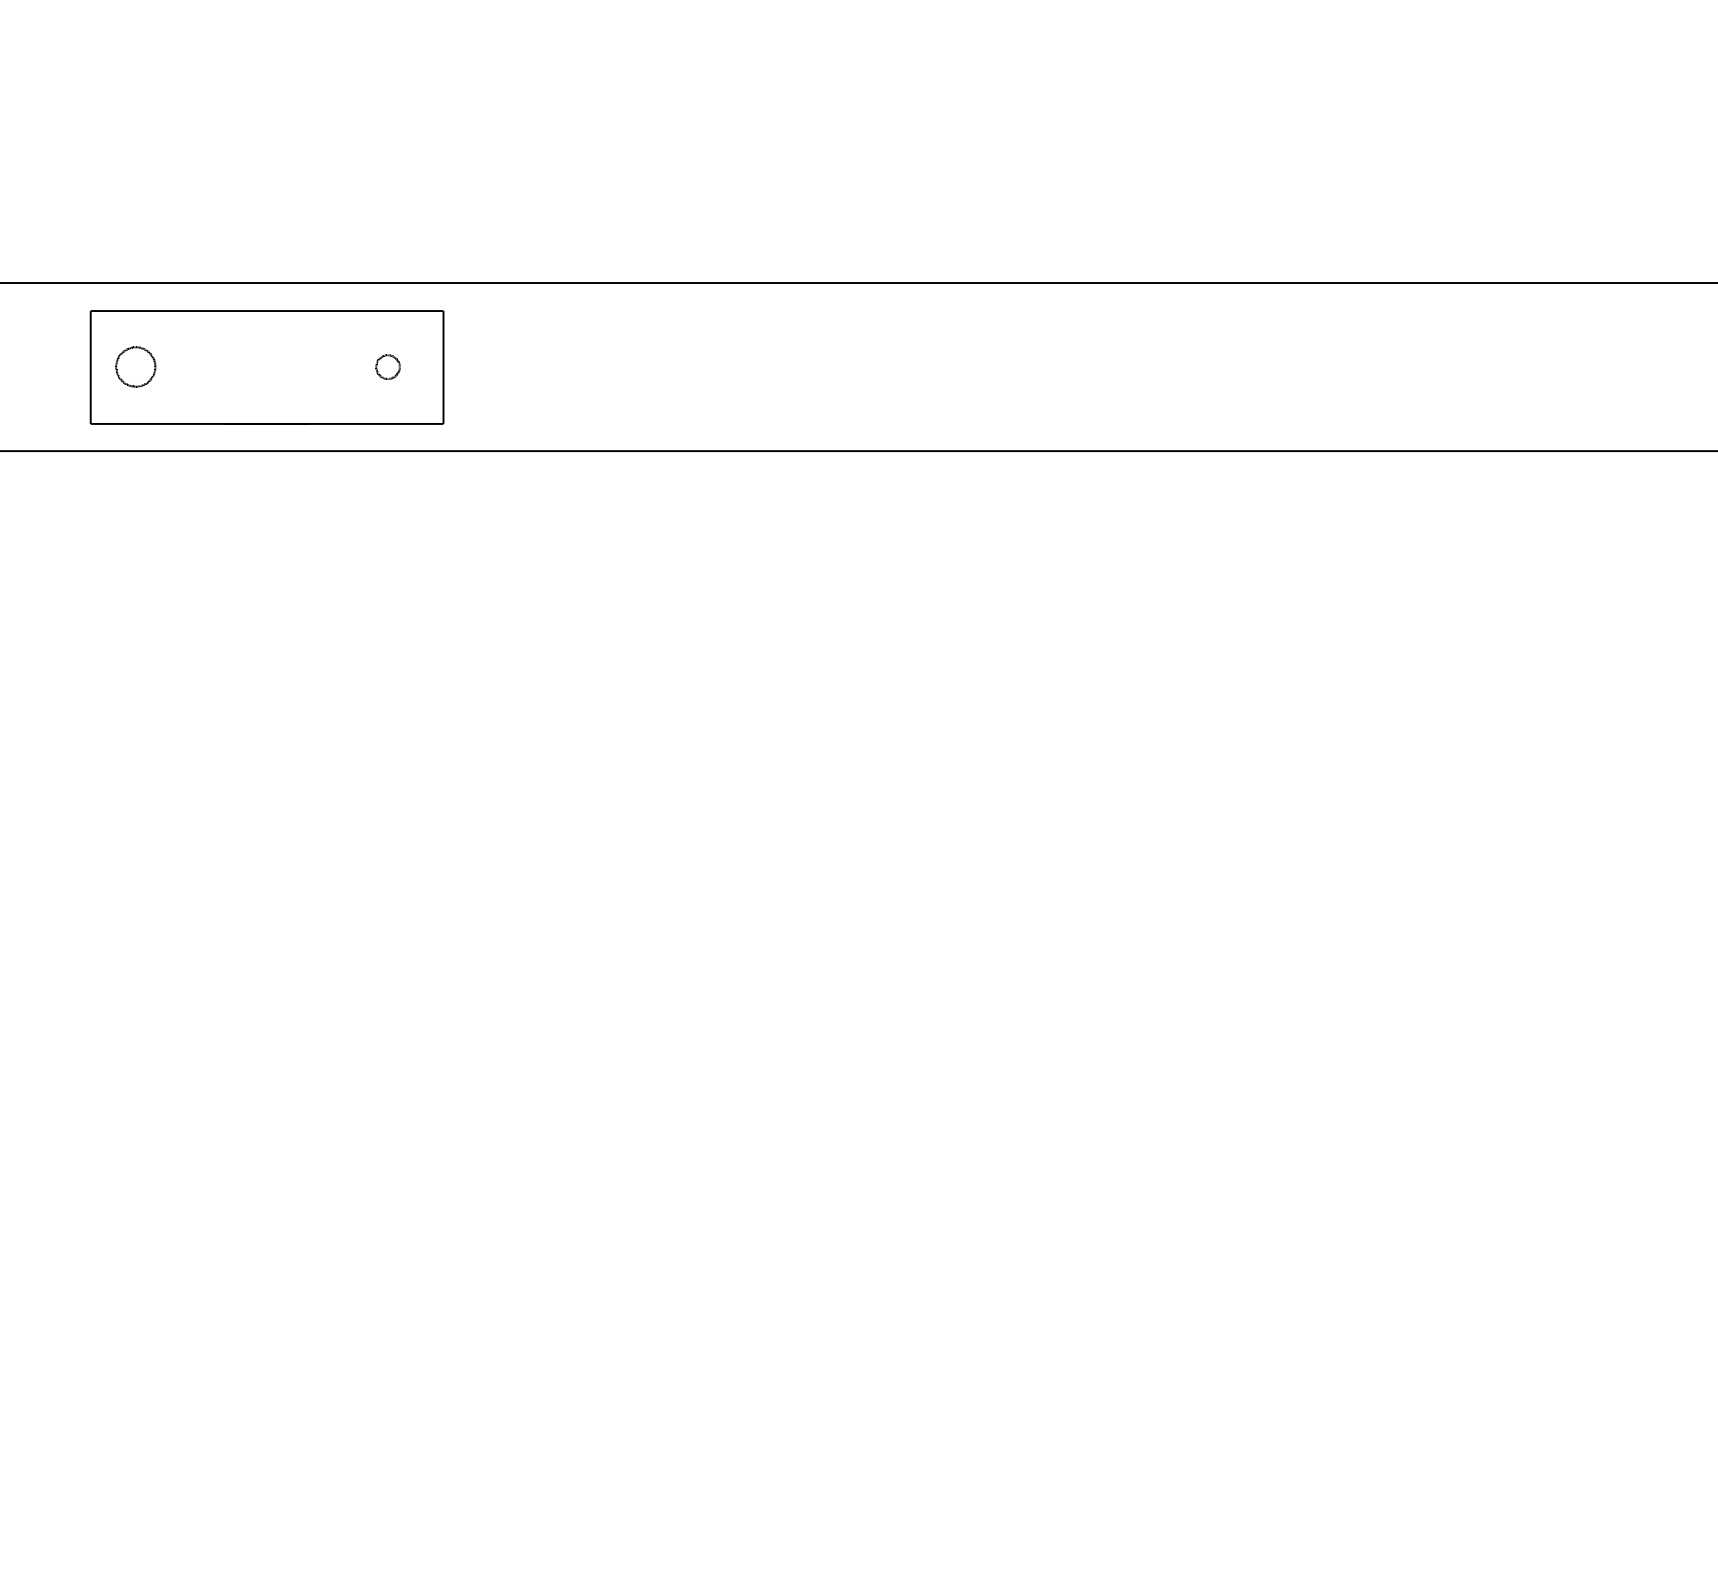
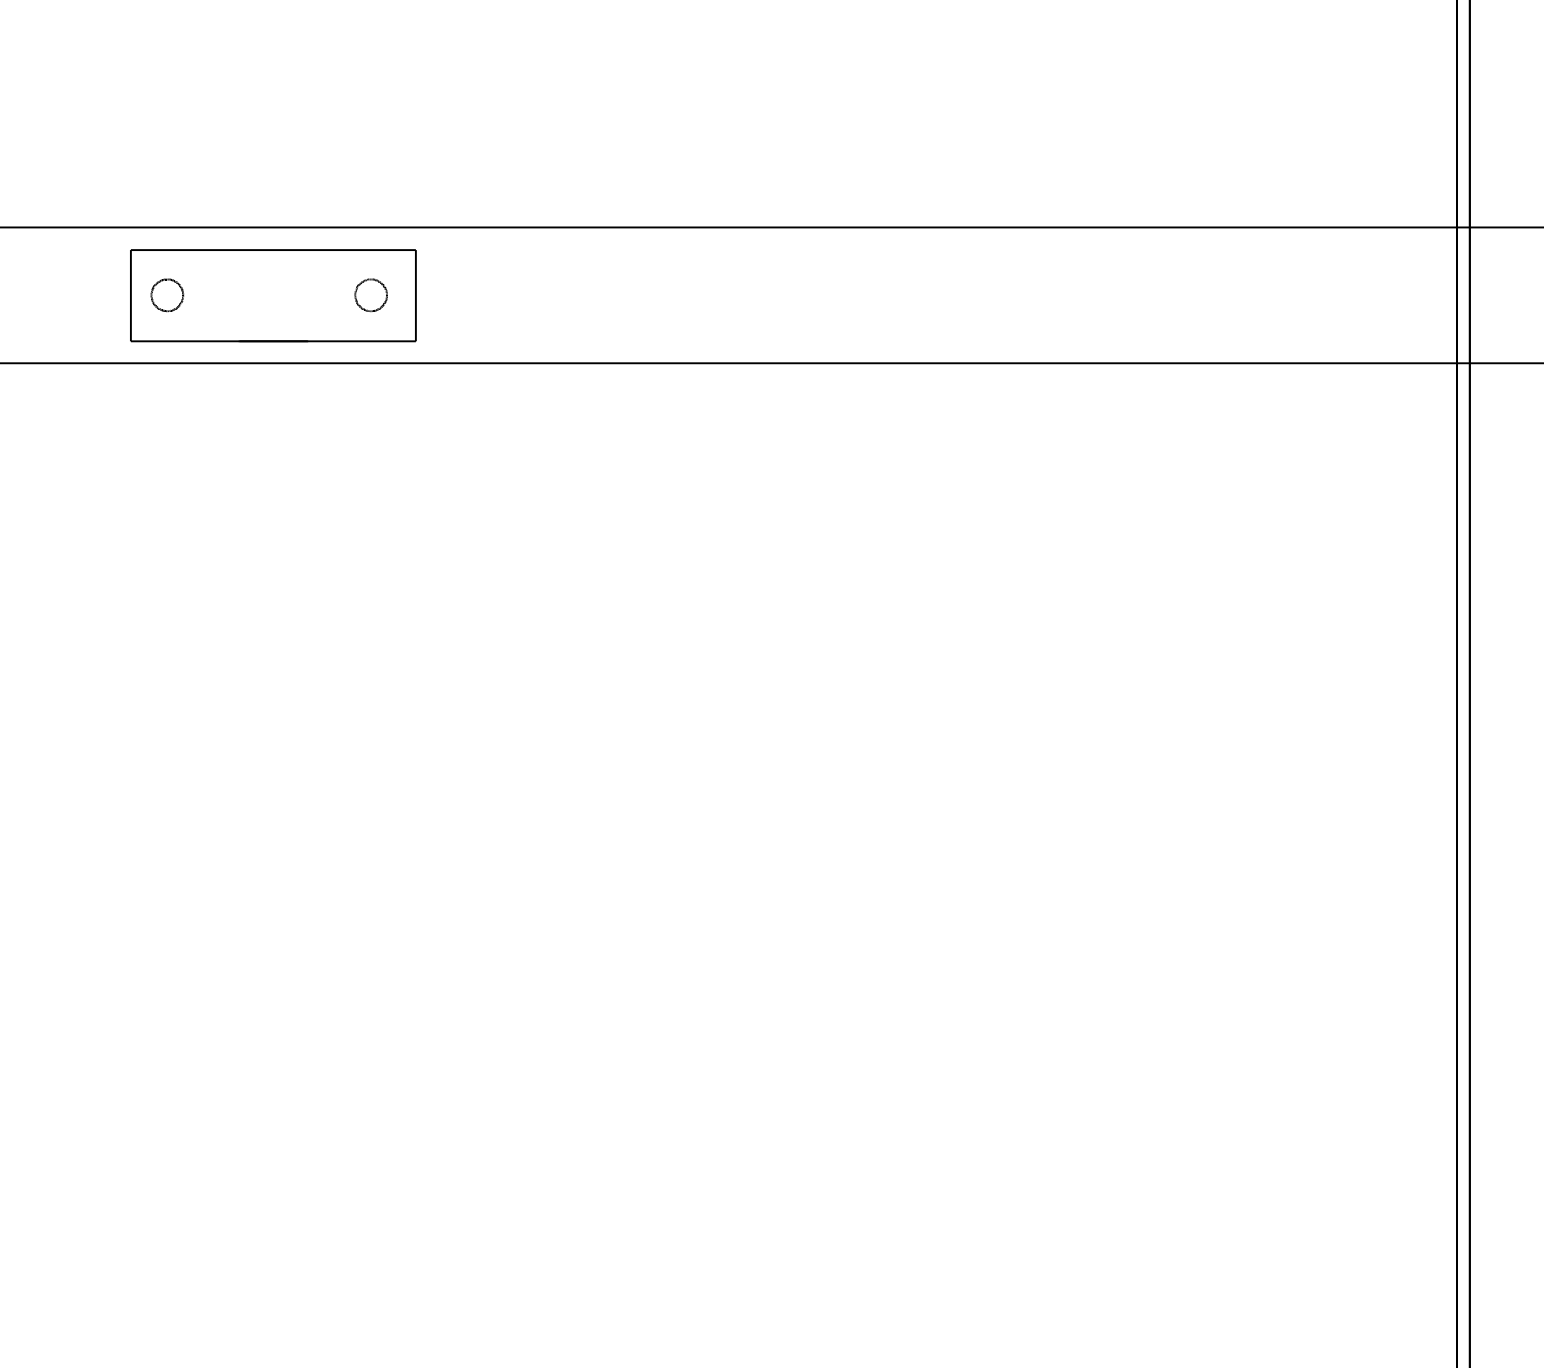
part: (387, 367) -> (370, 295), size x1.67

